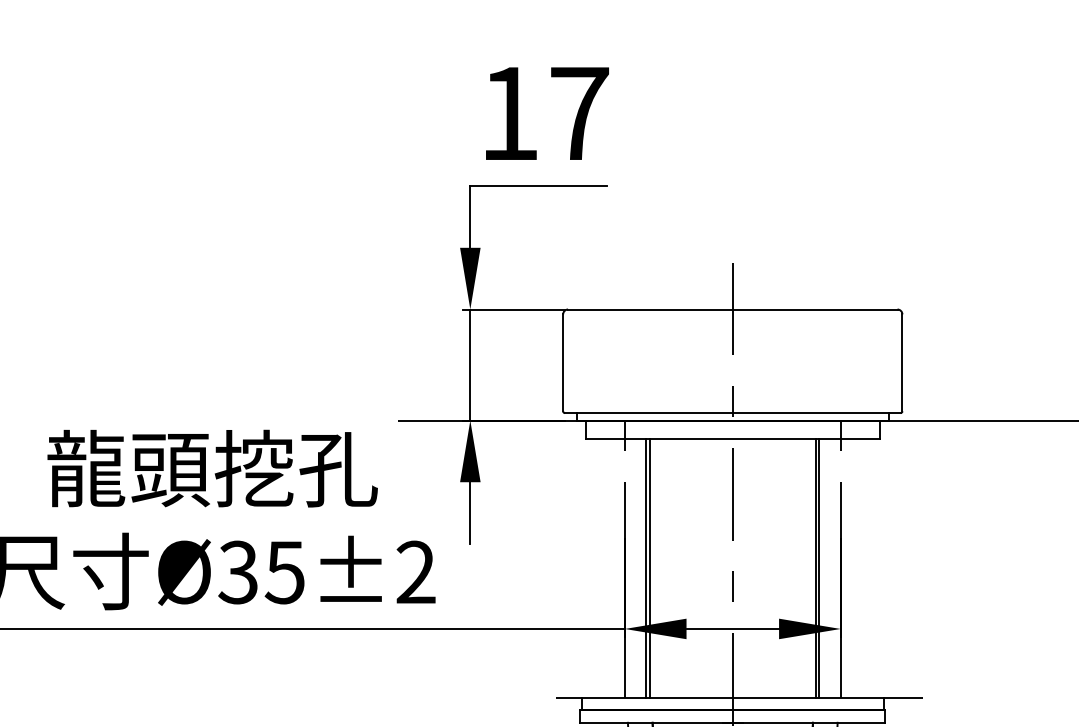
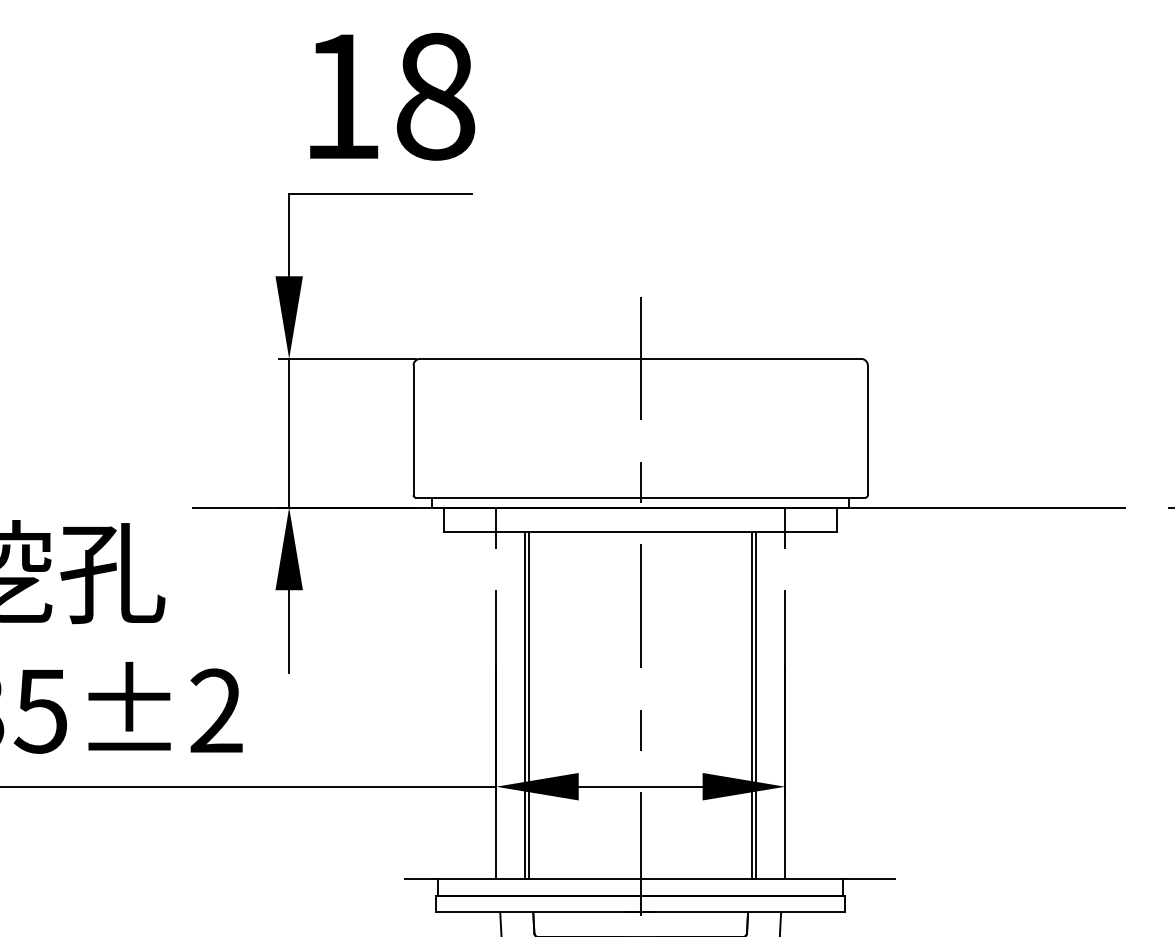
text: (579, 113) -> (435, 96), 17 -> 18

